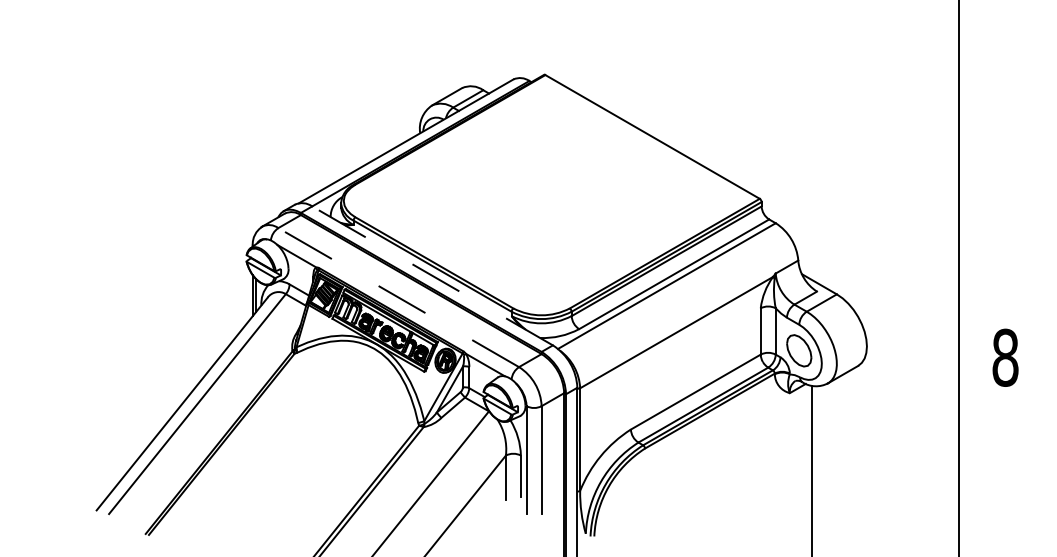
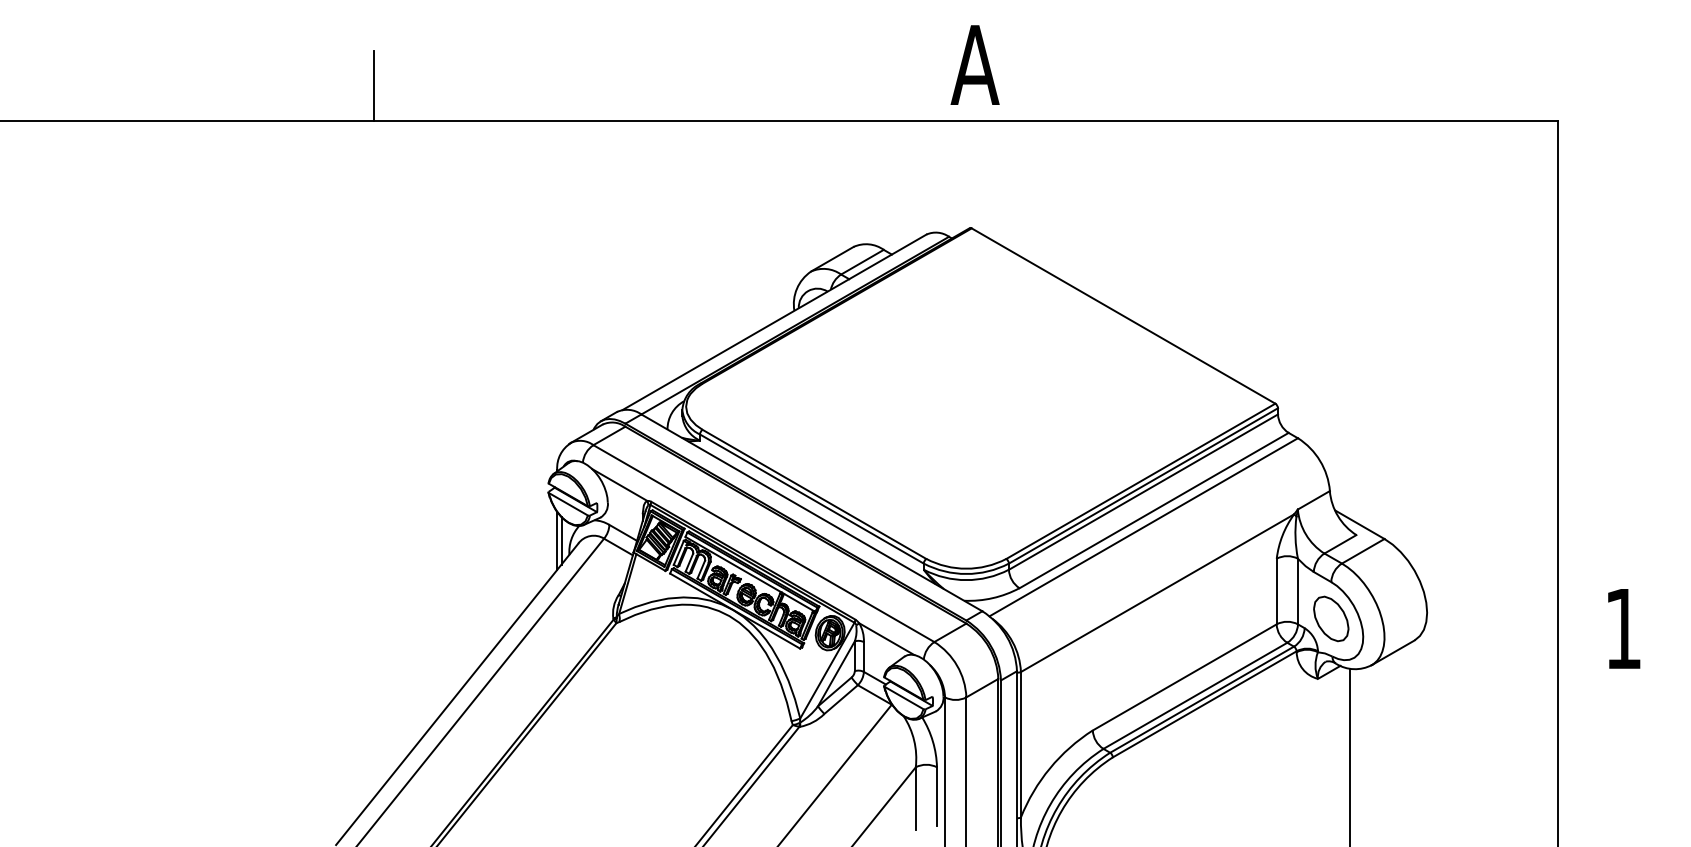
line: (432, 275) -> (811, 512), dashed -> solid
line: (398, 297) -> (763, 543), dashed -> solid
text: (1005, 357) -> (1623, 628), 8 -> 1

